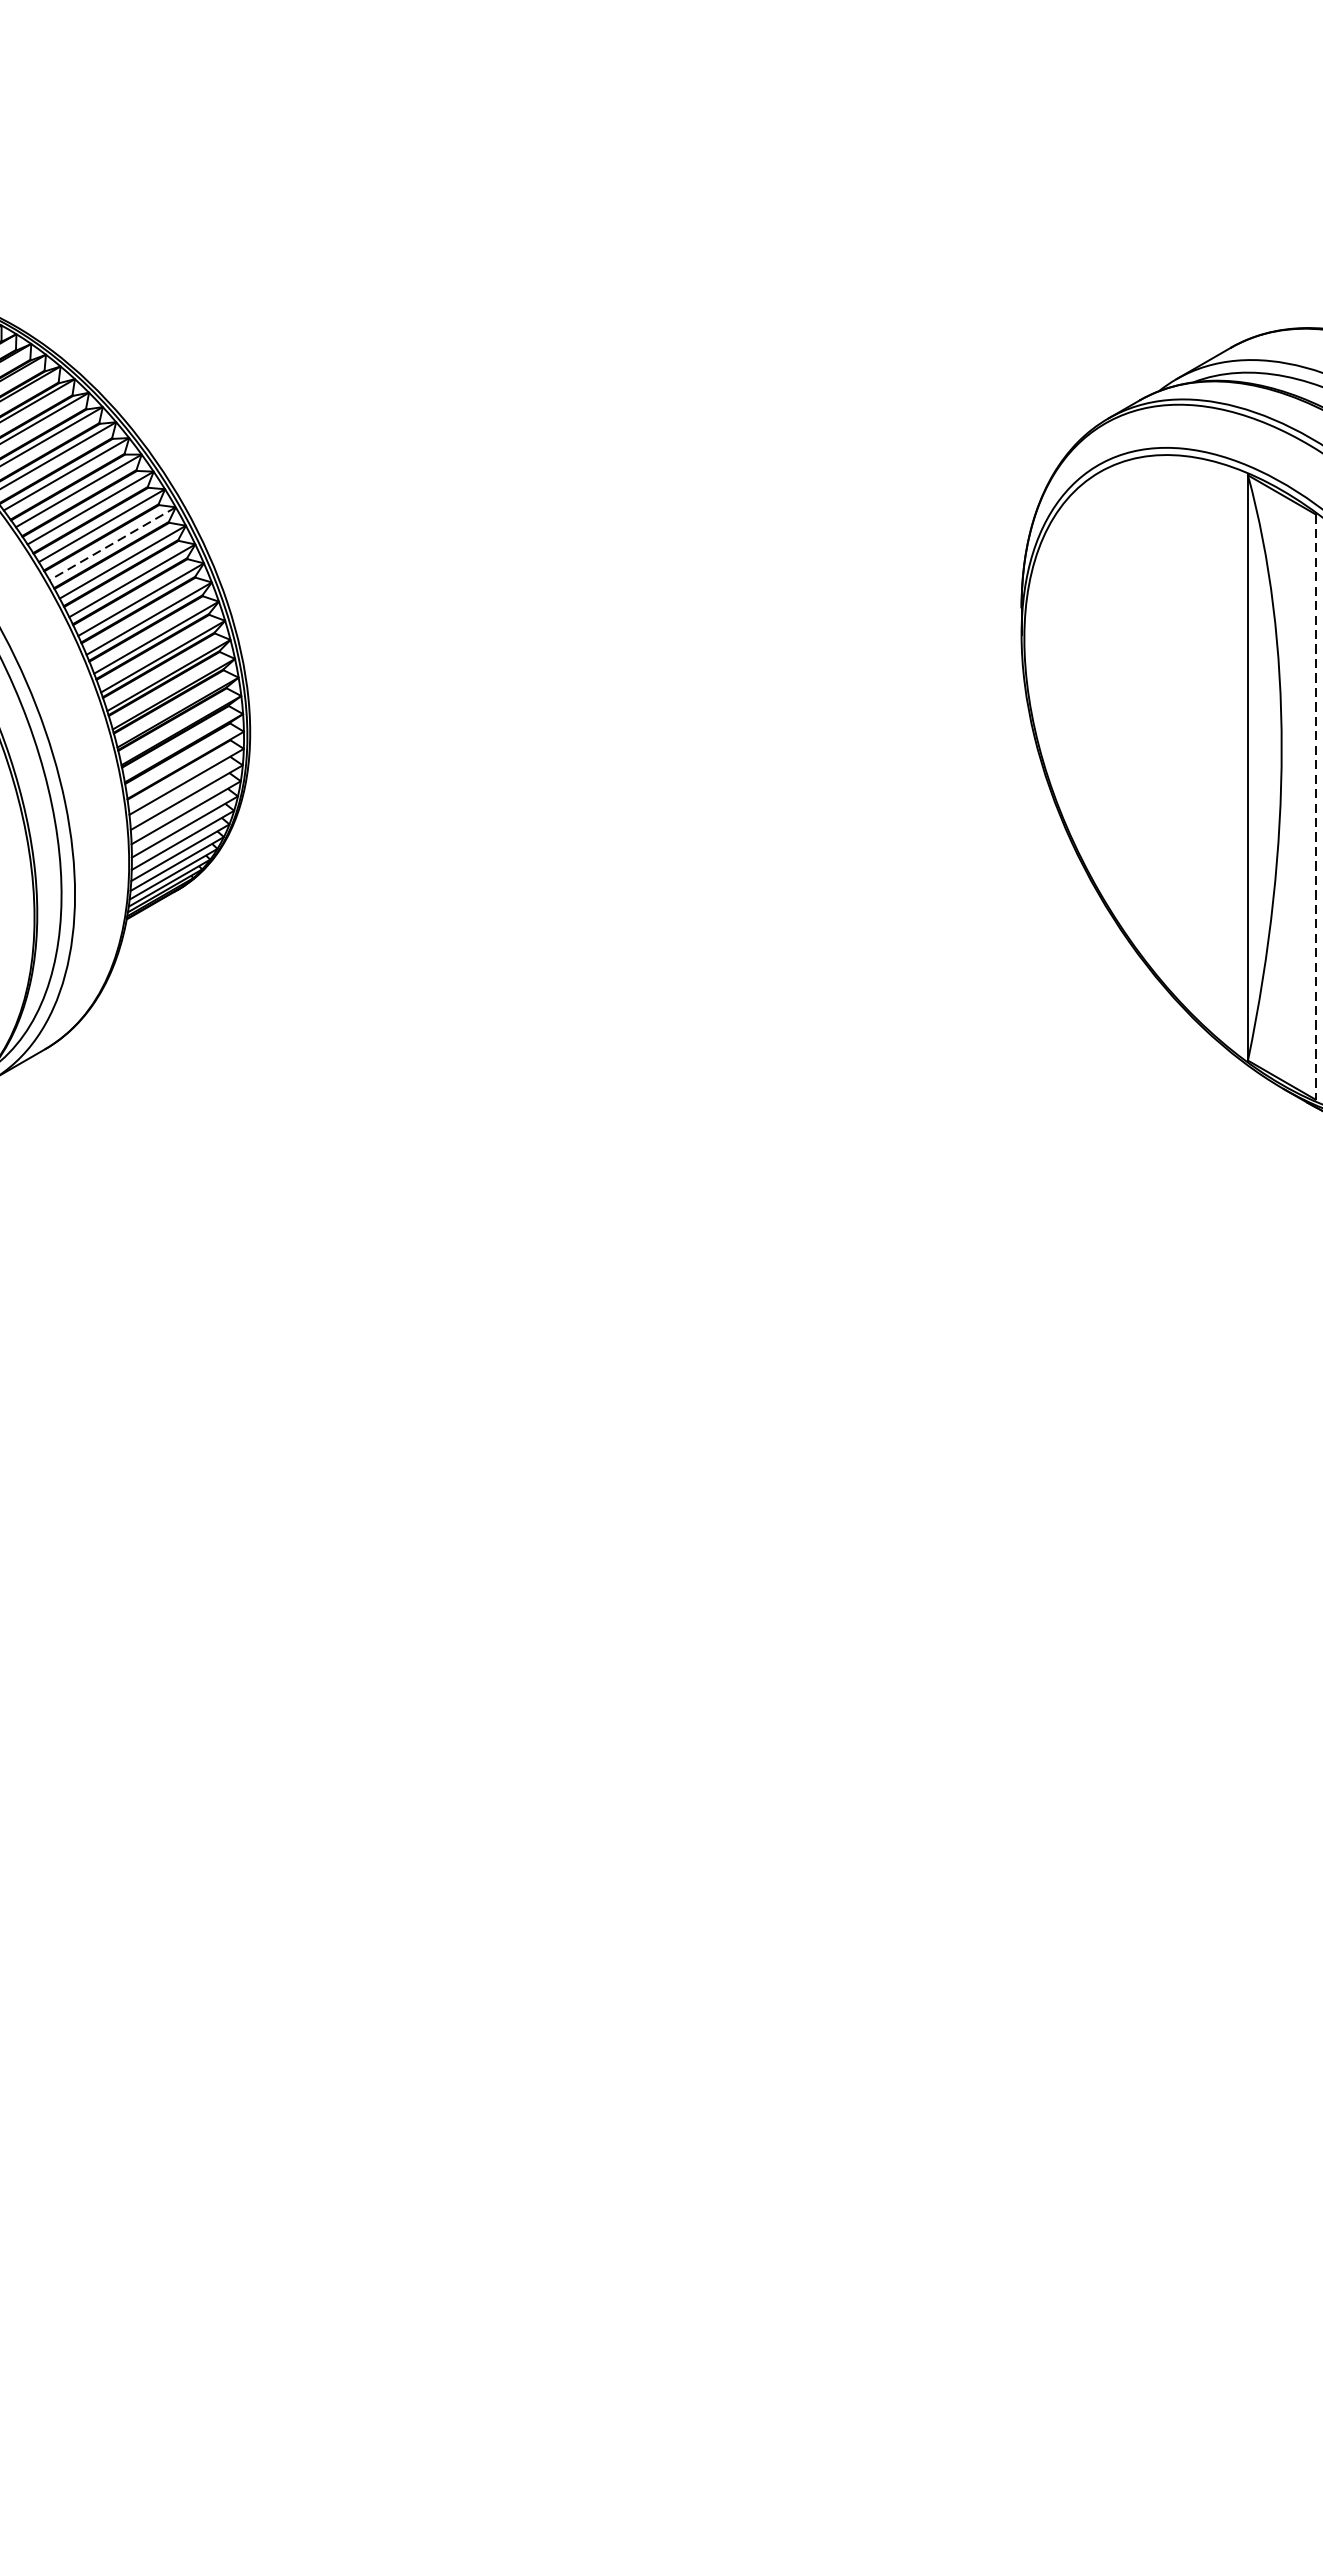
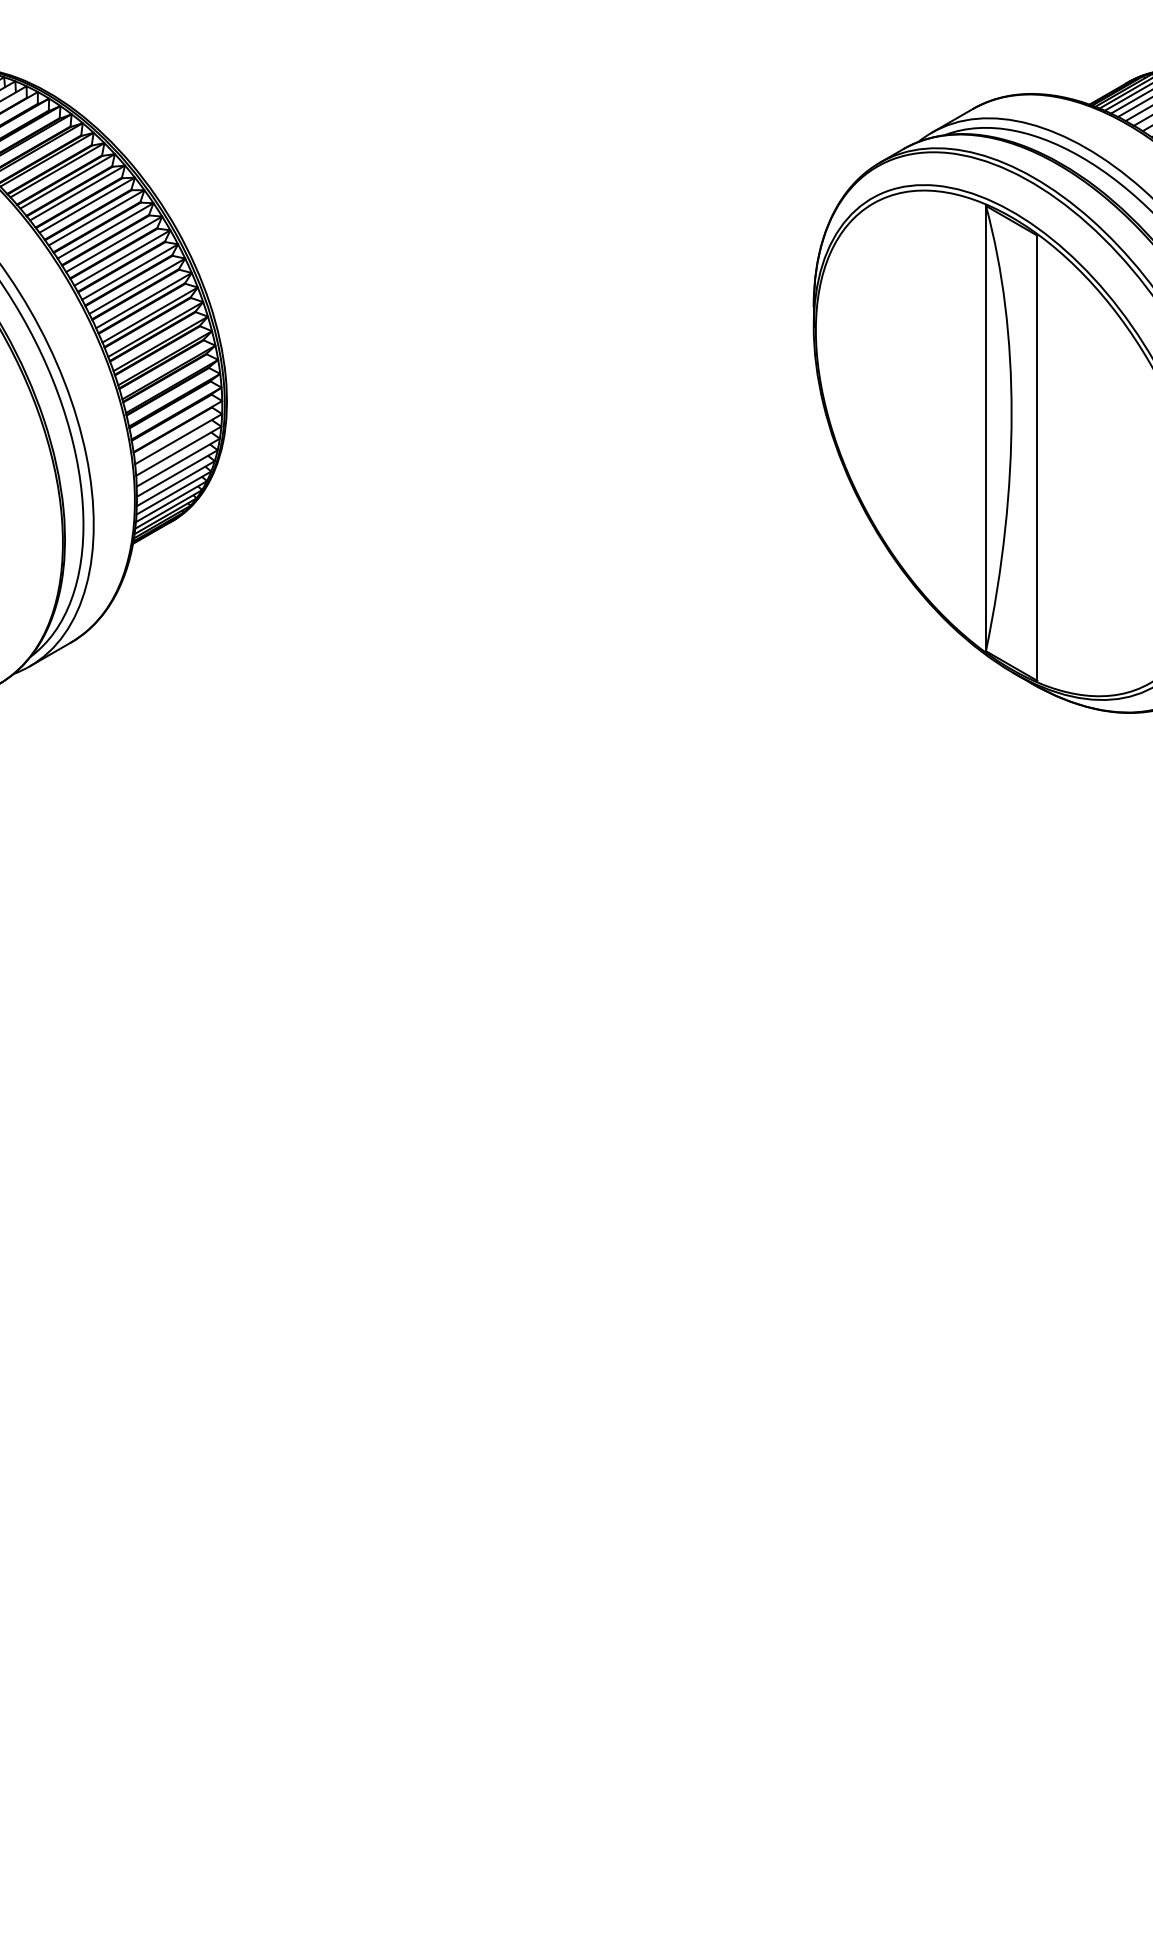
line: (111, 544) -> (121, 258), dashed -> solid
line: (1315, 807) -> (1037, 458), dashed -> solid

